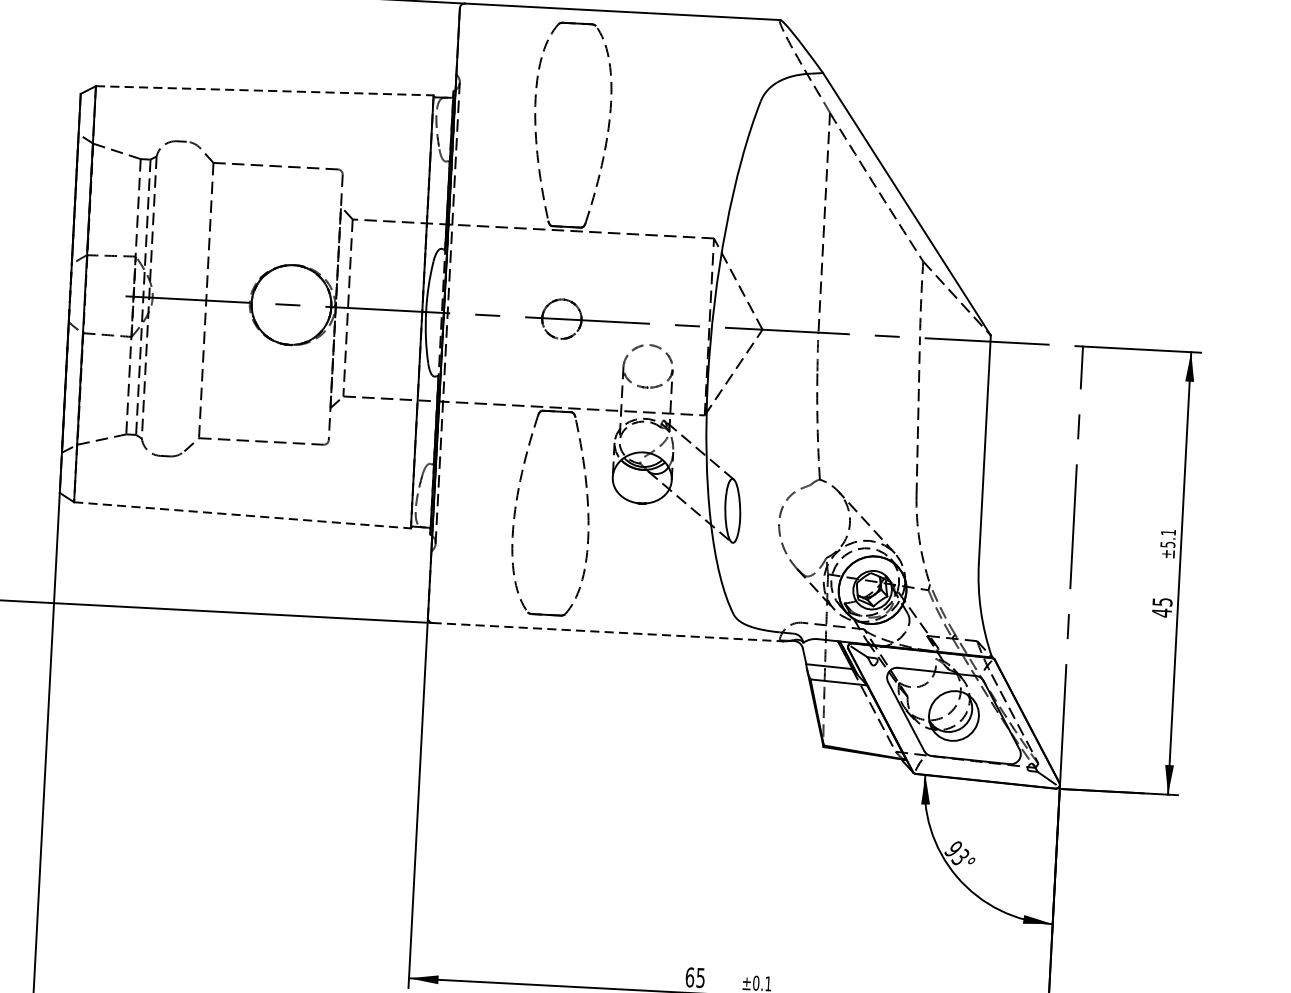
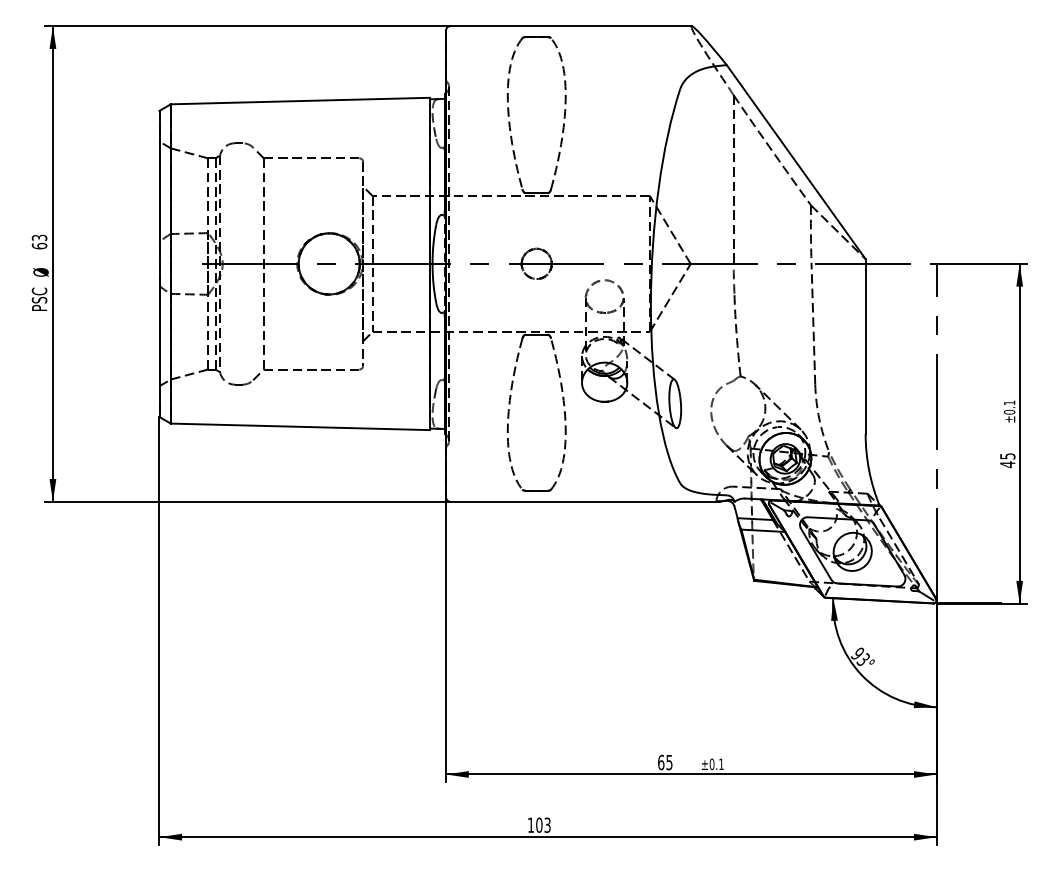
line: (265, 91) -> (300, 101), dashed -> solid
line: (242, 514) -> (300, 426), dashed -> solid
text: (1167, 543) -> (1009, 411), ±5.1 -> ±0.1
line: (607, 632) -> (584, 501), dashed -> solid

